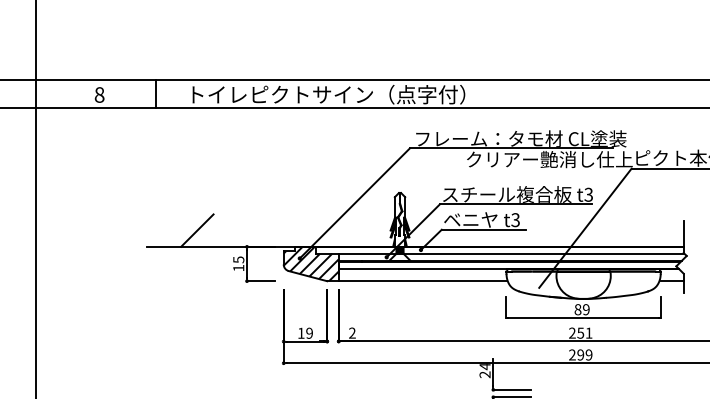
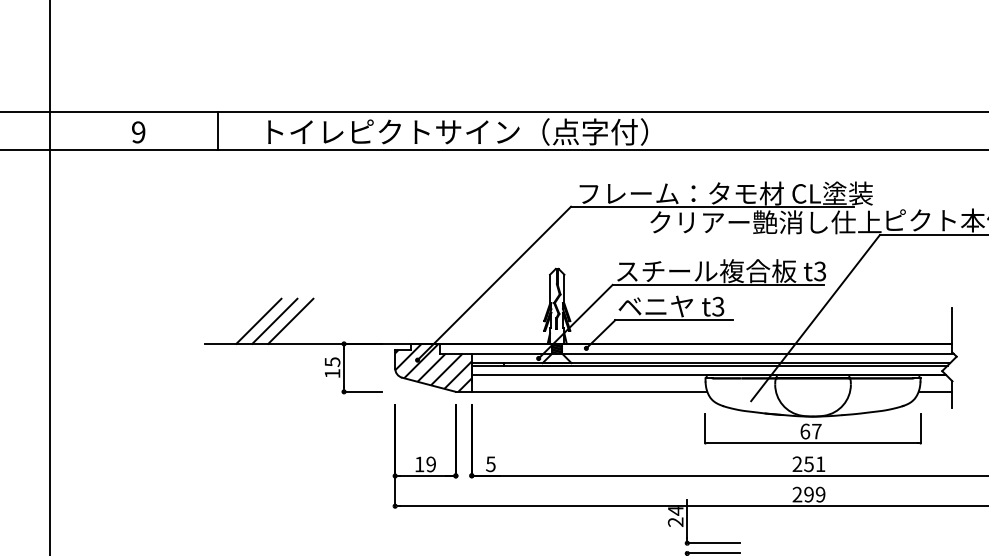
text: (99, 94) -> (138, 131), 8 -> 9
line: (185, 230) -> (258, 321), added
line: (208, 230) -> (290, 321), added
text: (581, 309) -> (810, 431), 89 -> 67
text: (352, 332) -> (491, 463), 2 -> 5

